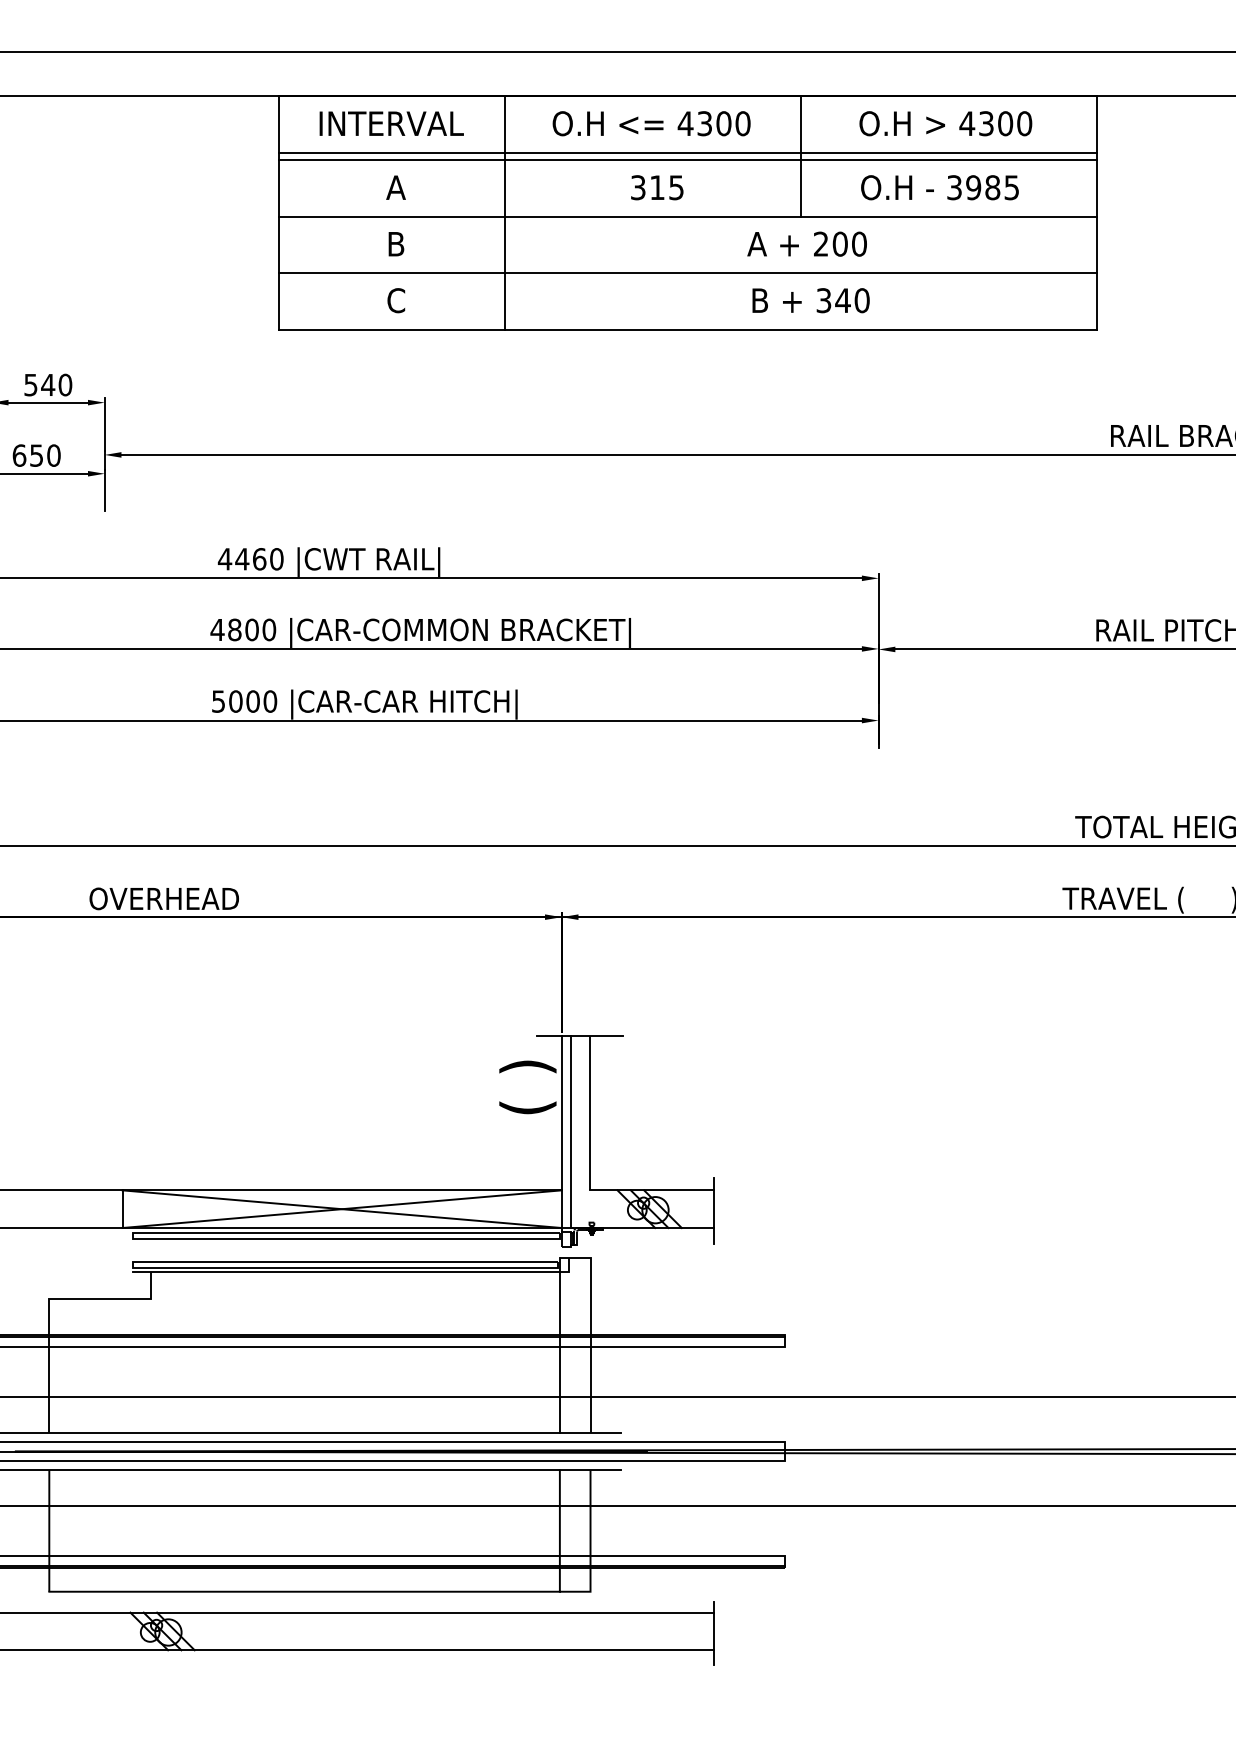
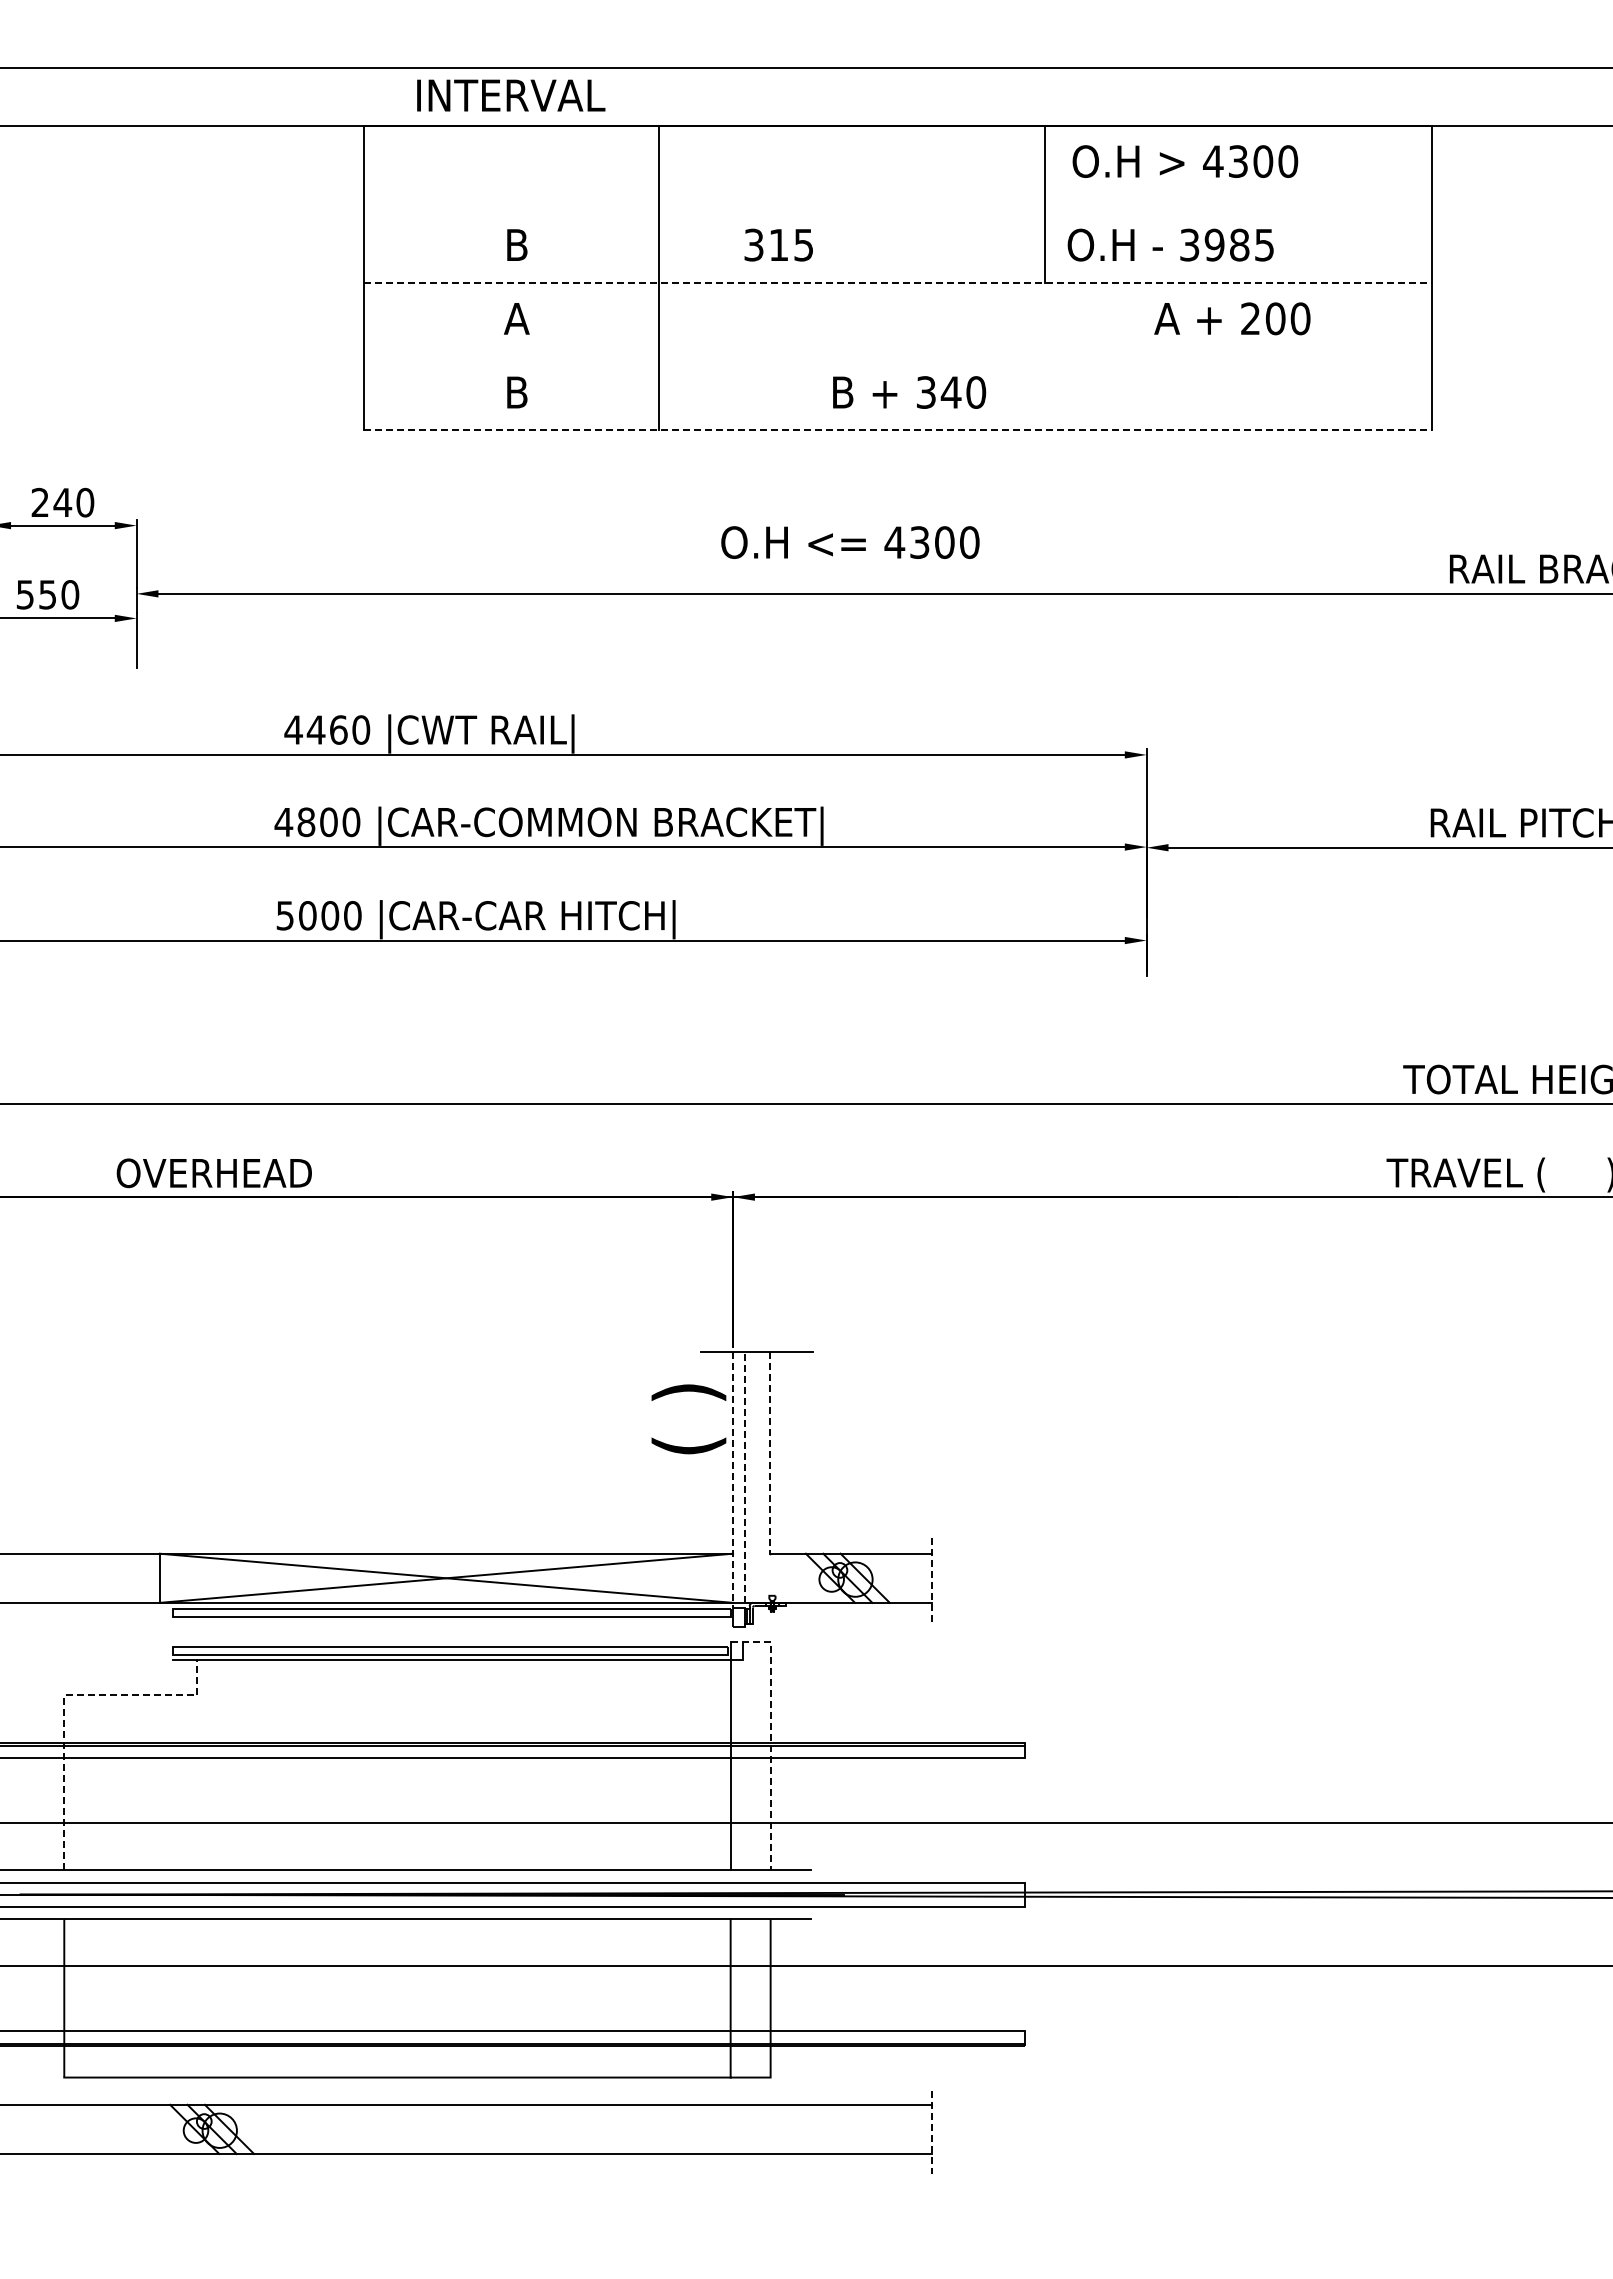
text: (391, 123) -> (511, 95), moved
text: (651, 123) -> (850, 542), moved
text: (945, 123) -> (1185, 161), moved
line: (687, 152) -> (897, 199), removed
line: (687, 160) -> (897, 209), removed
text: (395, 187) -> (516, 244), A -> B
text: (657, 187) -> (778, 244), moved
text: (939, 187) -> (1170, 244), moved
line: (687, 216) -> (897, 282), solid -> dashed
text: (395, 243) -> (516, 318), B -> A
text: (807, 243) -> (1232, 318), moved
line: (687, 273) -> (897, 356), removed
text: (395, 300) -> (516, 392), C -> B
text: (811, 300) -> (909, 392), moved
line: (687, 329) -> (897, 430), solid -> dashed
text: (30, 384) -> (39, 502), 540 -> 240
text: (19, 455) -> (25, 594), 650 -> 550
line: (589, 1114) -> (769, 1454), solid -> dashed
line: (571, 1131) -> (745, 1477), solid -> dashed
line: (562, 1134) -> (733, 1480), solid -> dashed
line: (713, 1210) -> (931, 1580), solid -> dashed
line: (49, 1300) -> (64, 1697), solid -> dashed
line: (590, 1329) -> (770, 1735), solid -> dashed
line: (713, 1633) -> (931, 2132), solid -> dashed

